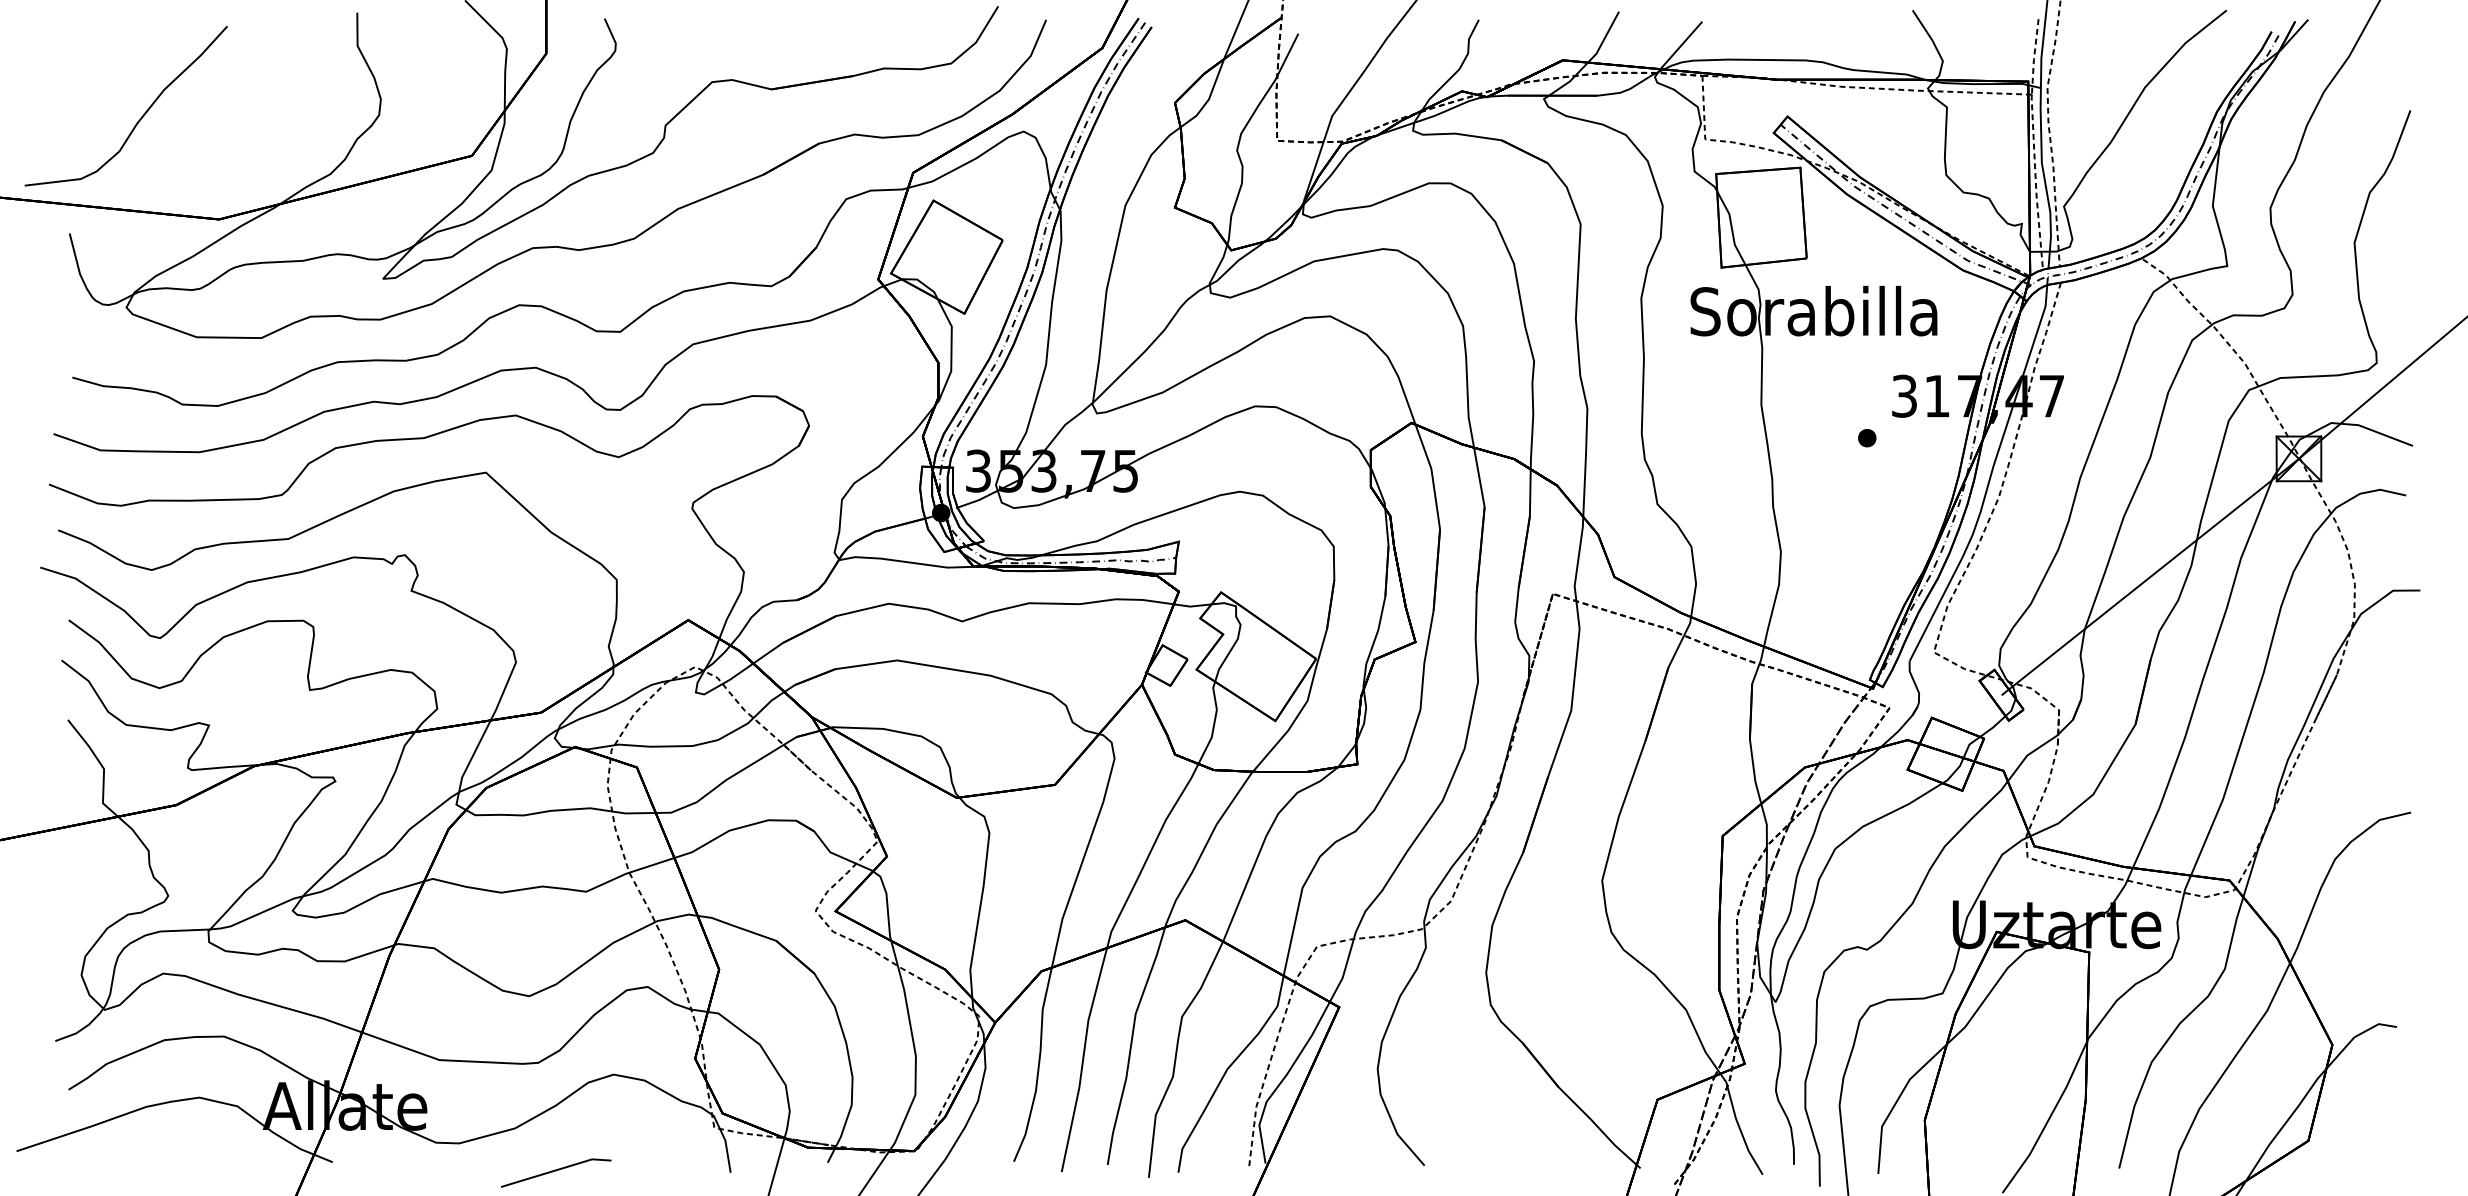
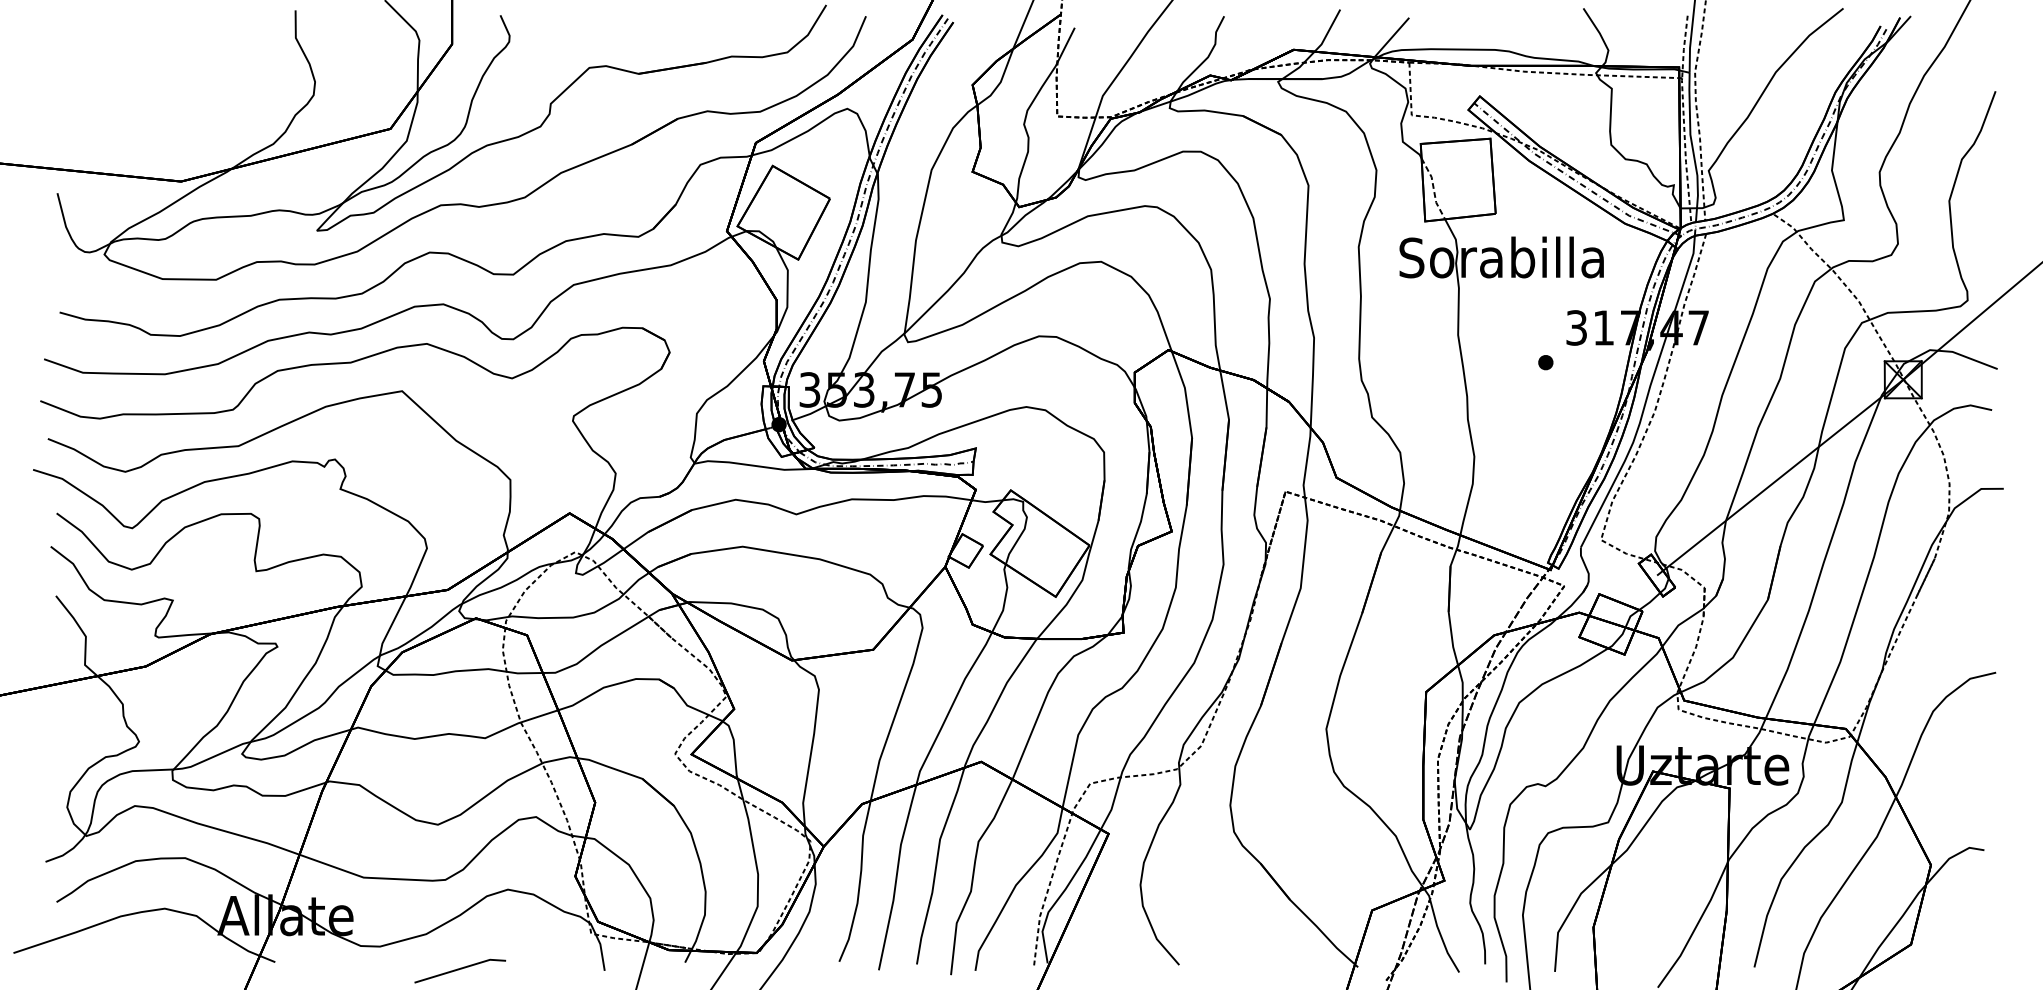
curve: (140, 117) -> (116, 97), removed
line: (1731, 228) -> (1433, 189), solid -> dashed

